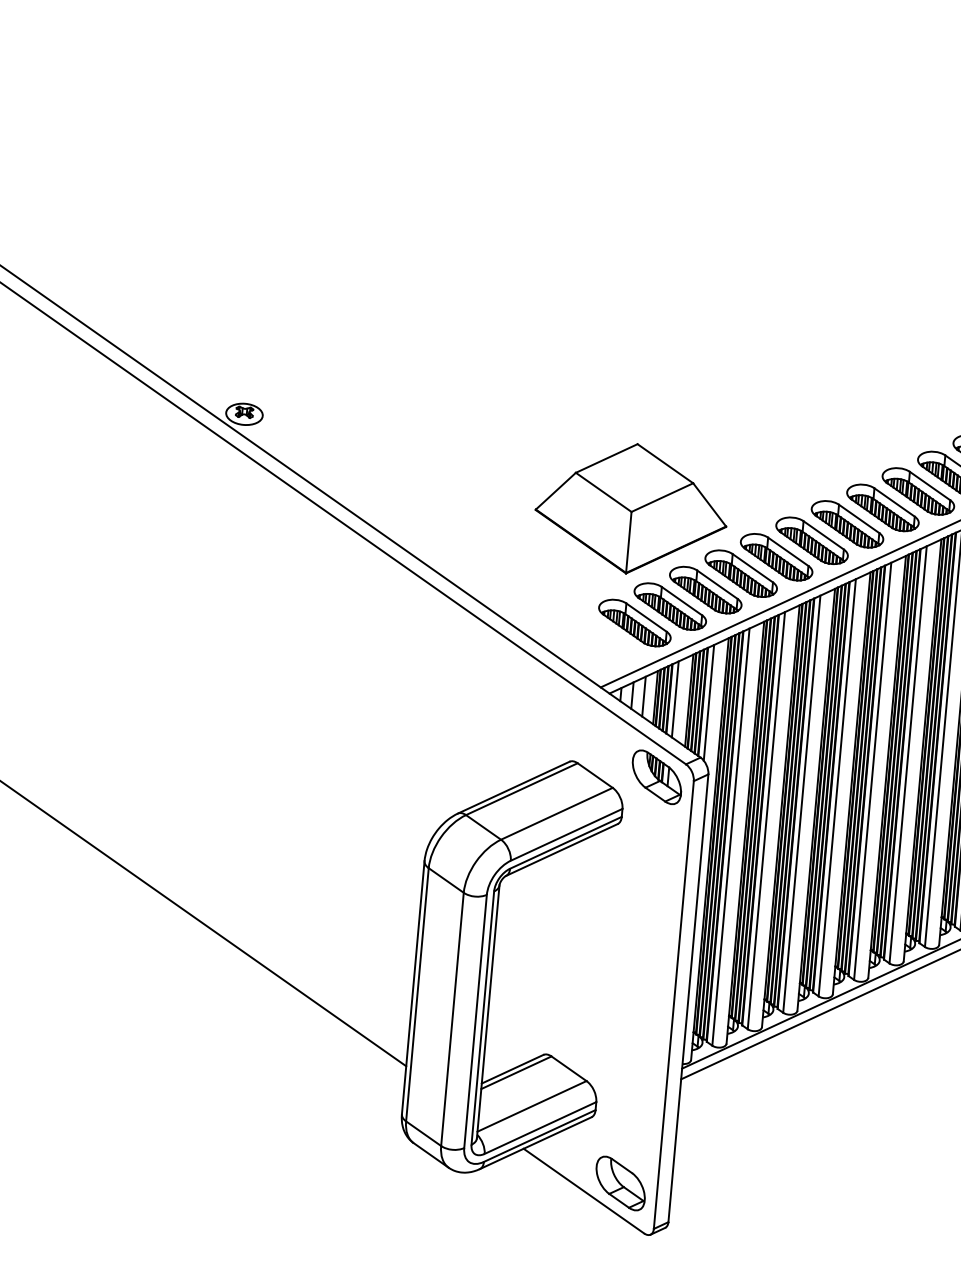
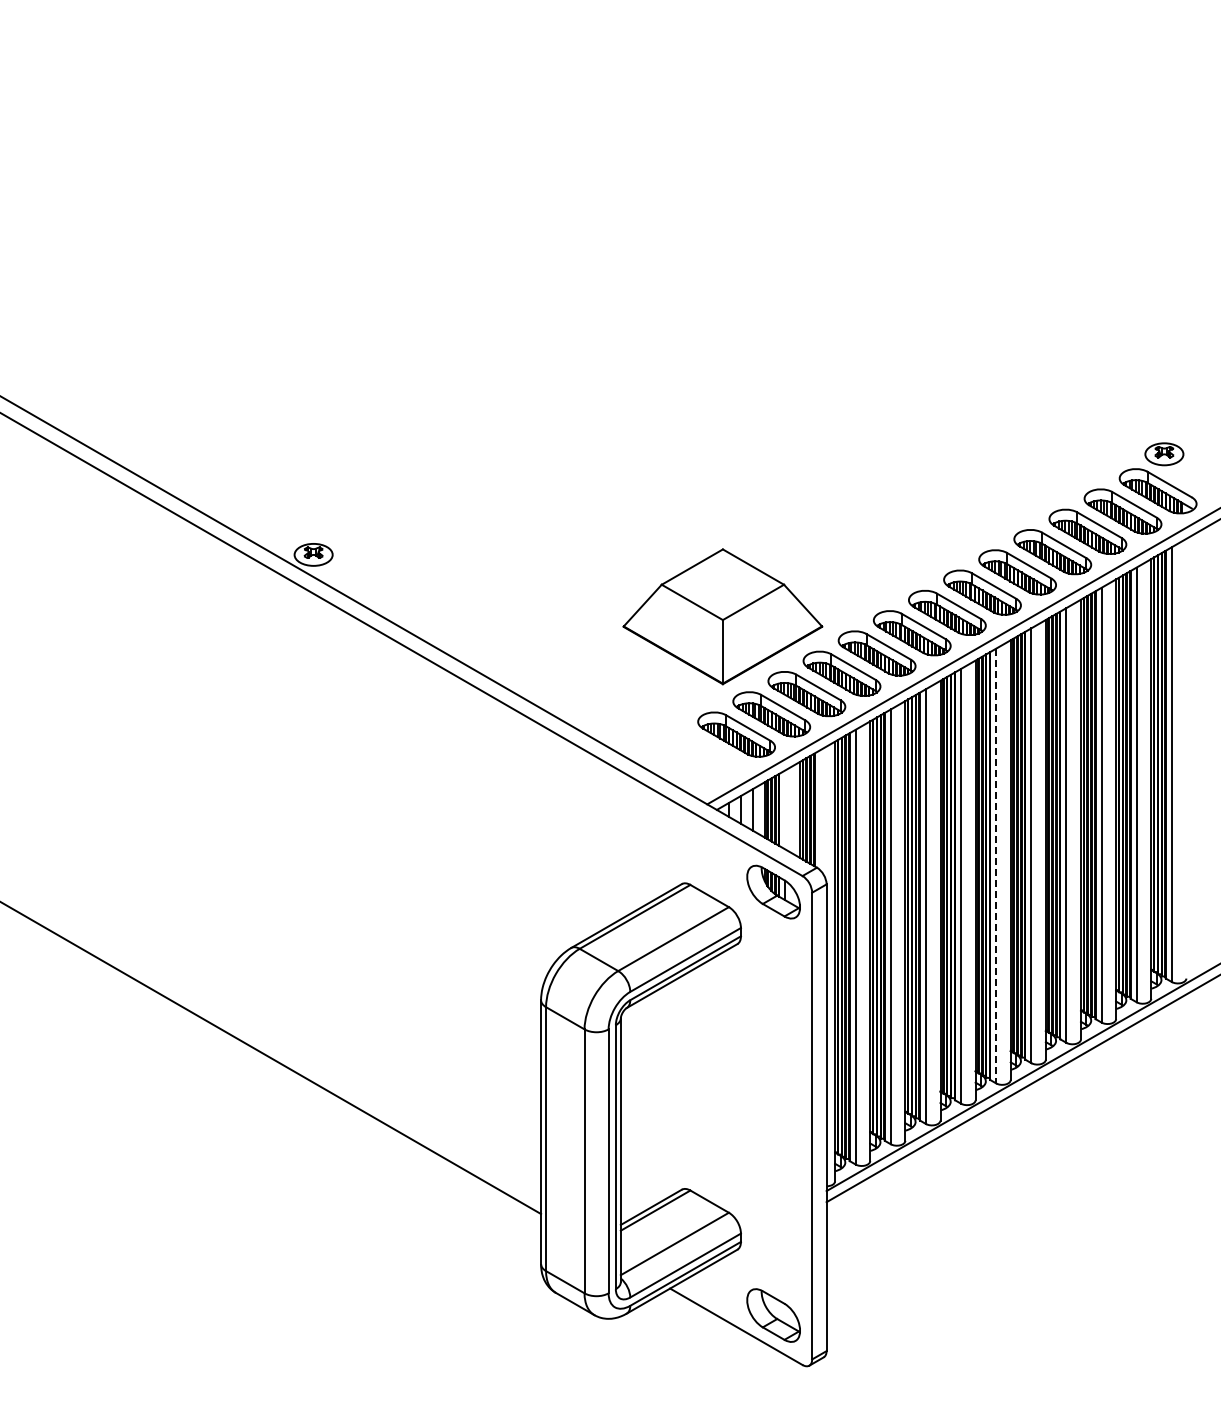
line: (675, 699) -> (785, 809), removed
line: (708, 702) -> (820, 810), removed
line: (872, 771) -> (996, 866), solid -> dashed

